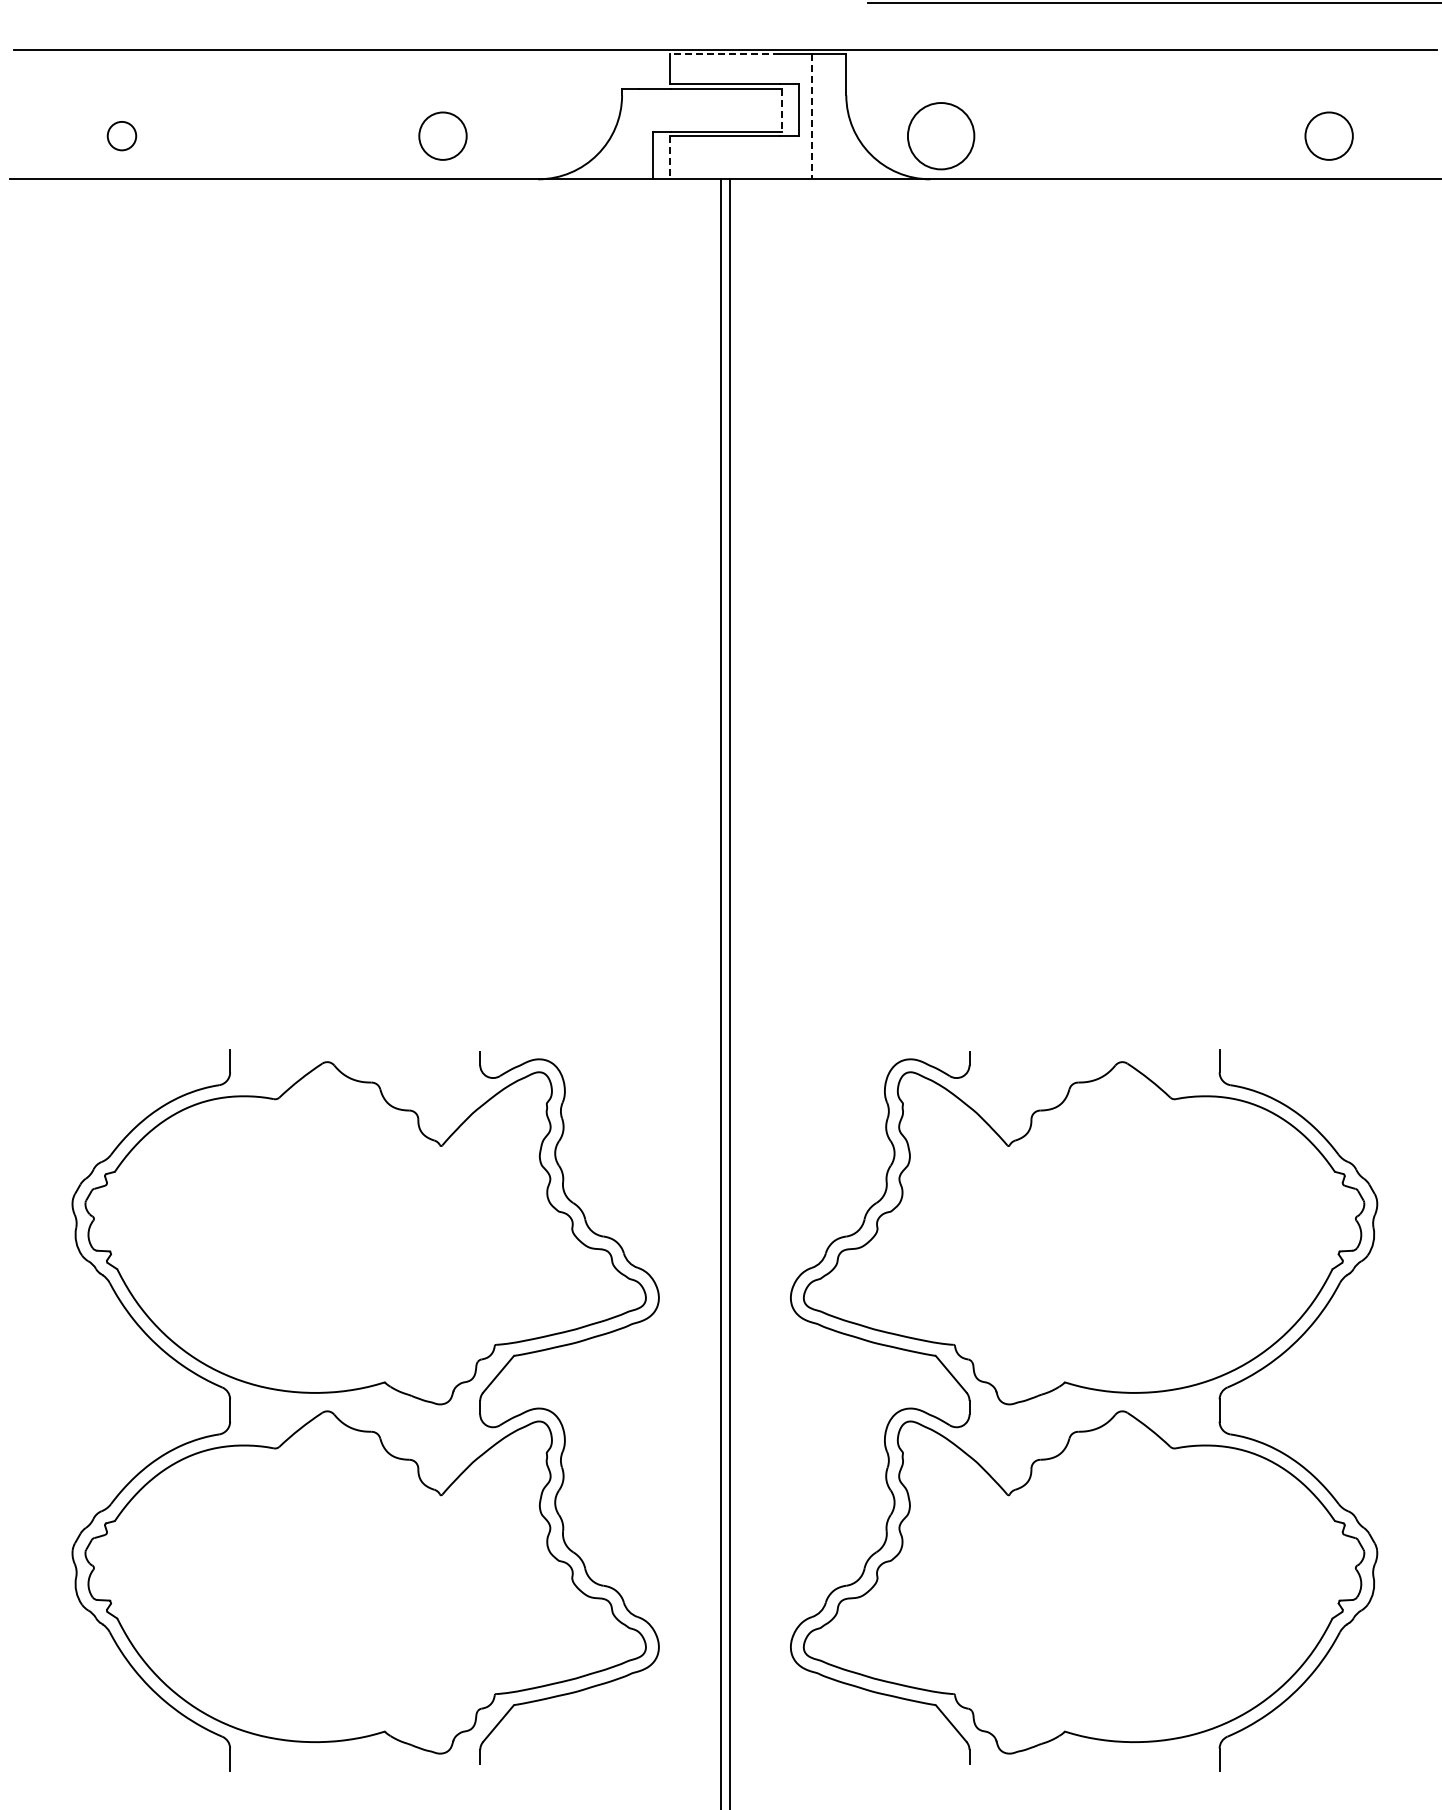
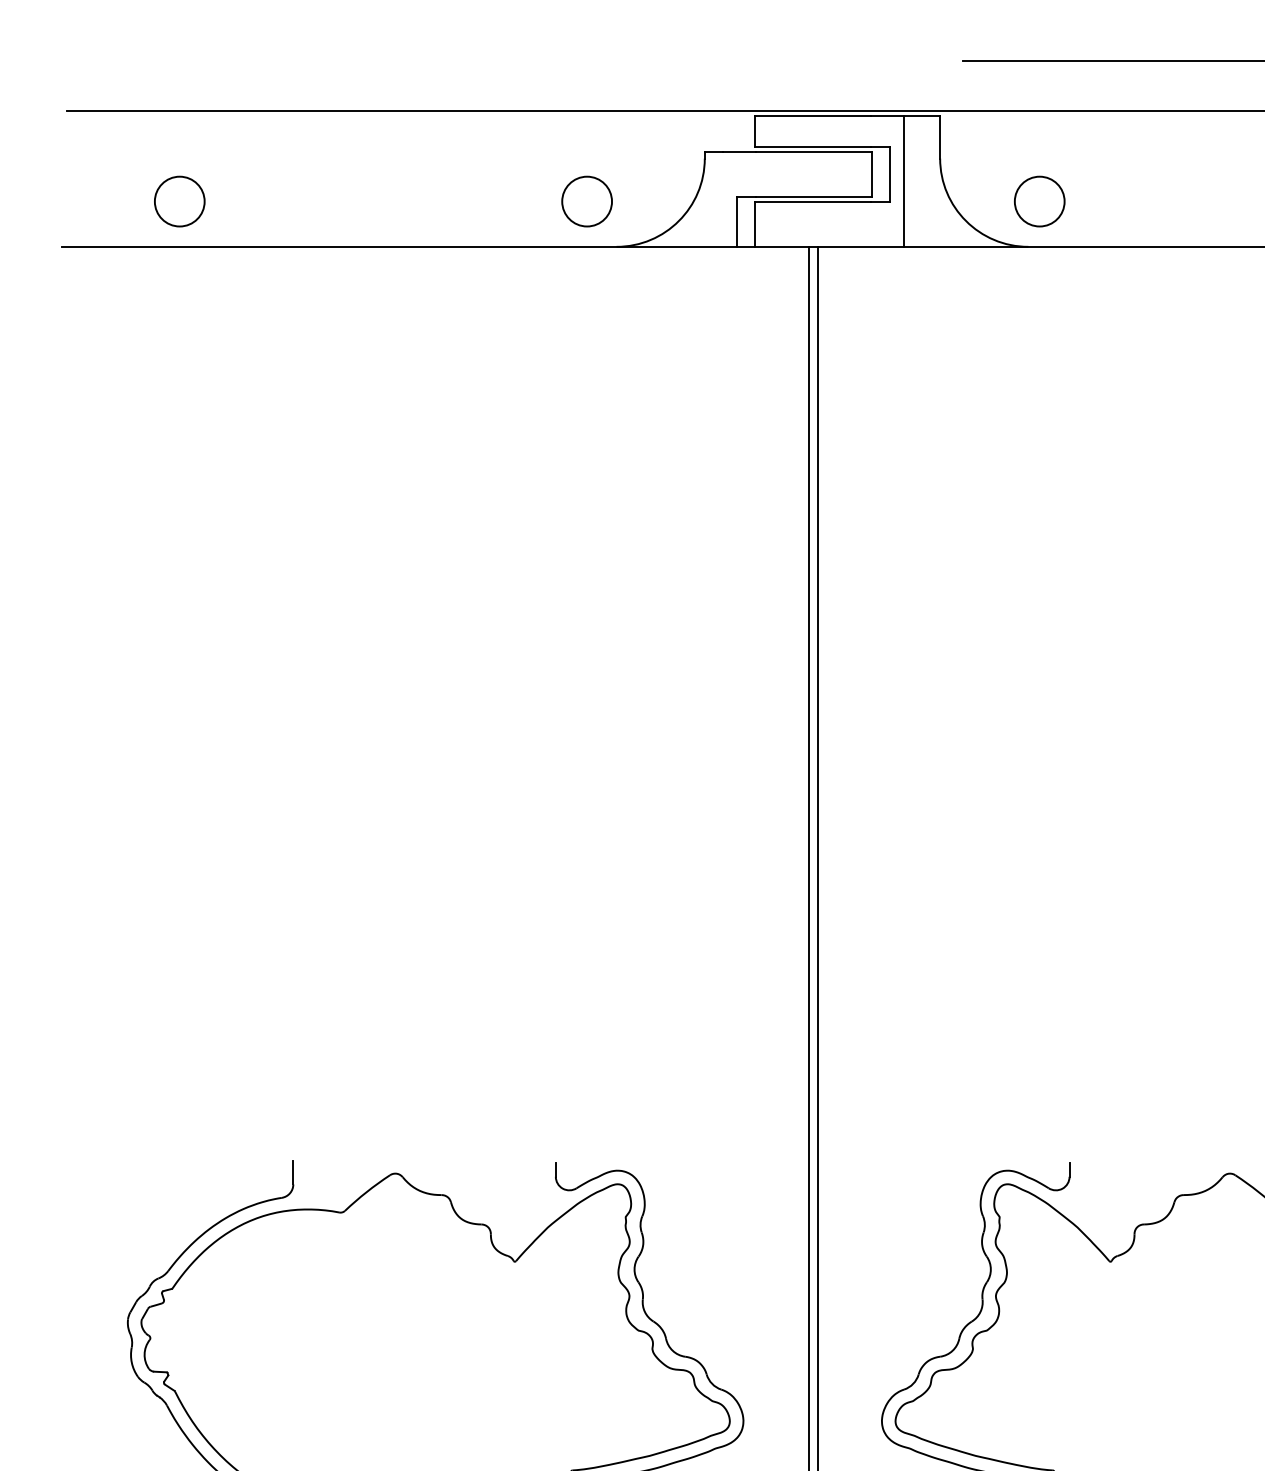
line: (724, 54) -> (812, 115), dashed -> solid
line: (781, 110) -> (872, 174), dashed -> solid
line: (811, 116) -> (903, 180), dashed -> solid
circle: (121, 135) -> (179, 200), size x1.67
circle: (442, 135) -> (586, 200), moved
circle: (940, 135) -> (1039, 200), size x0.71
line: (669, 157) -> (754, 223), dashed -> solid

